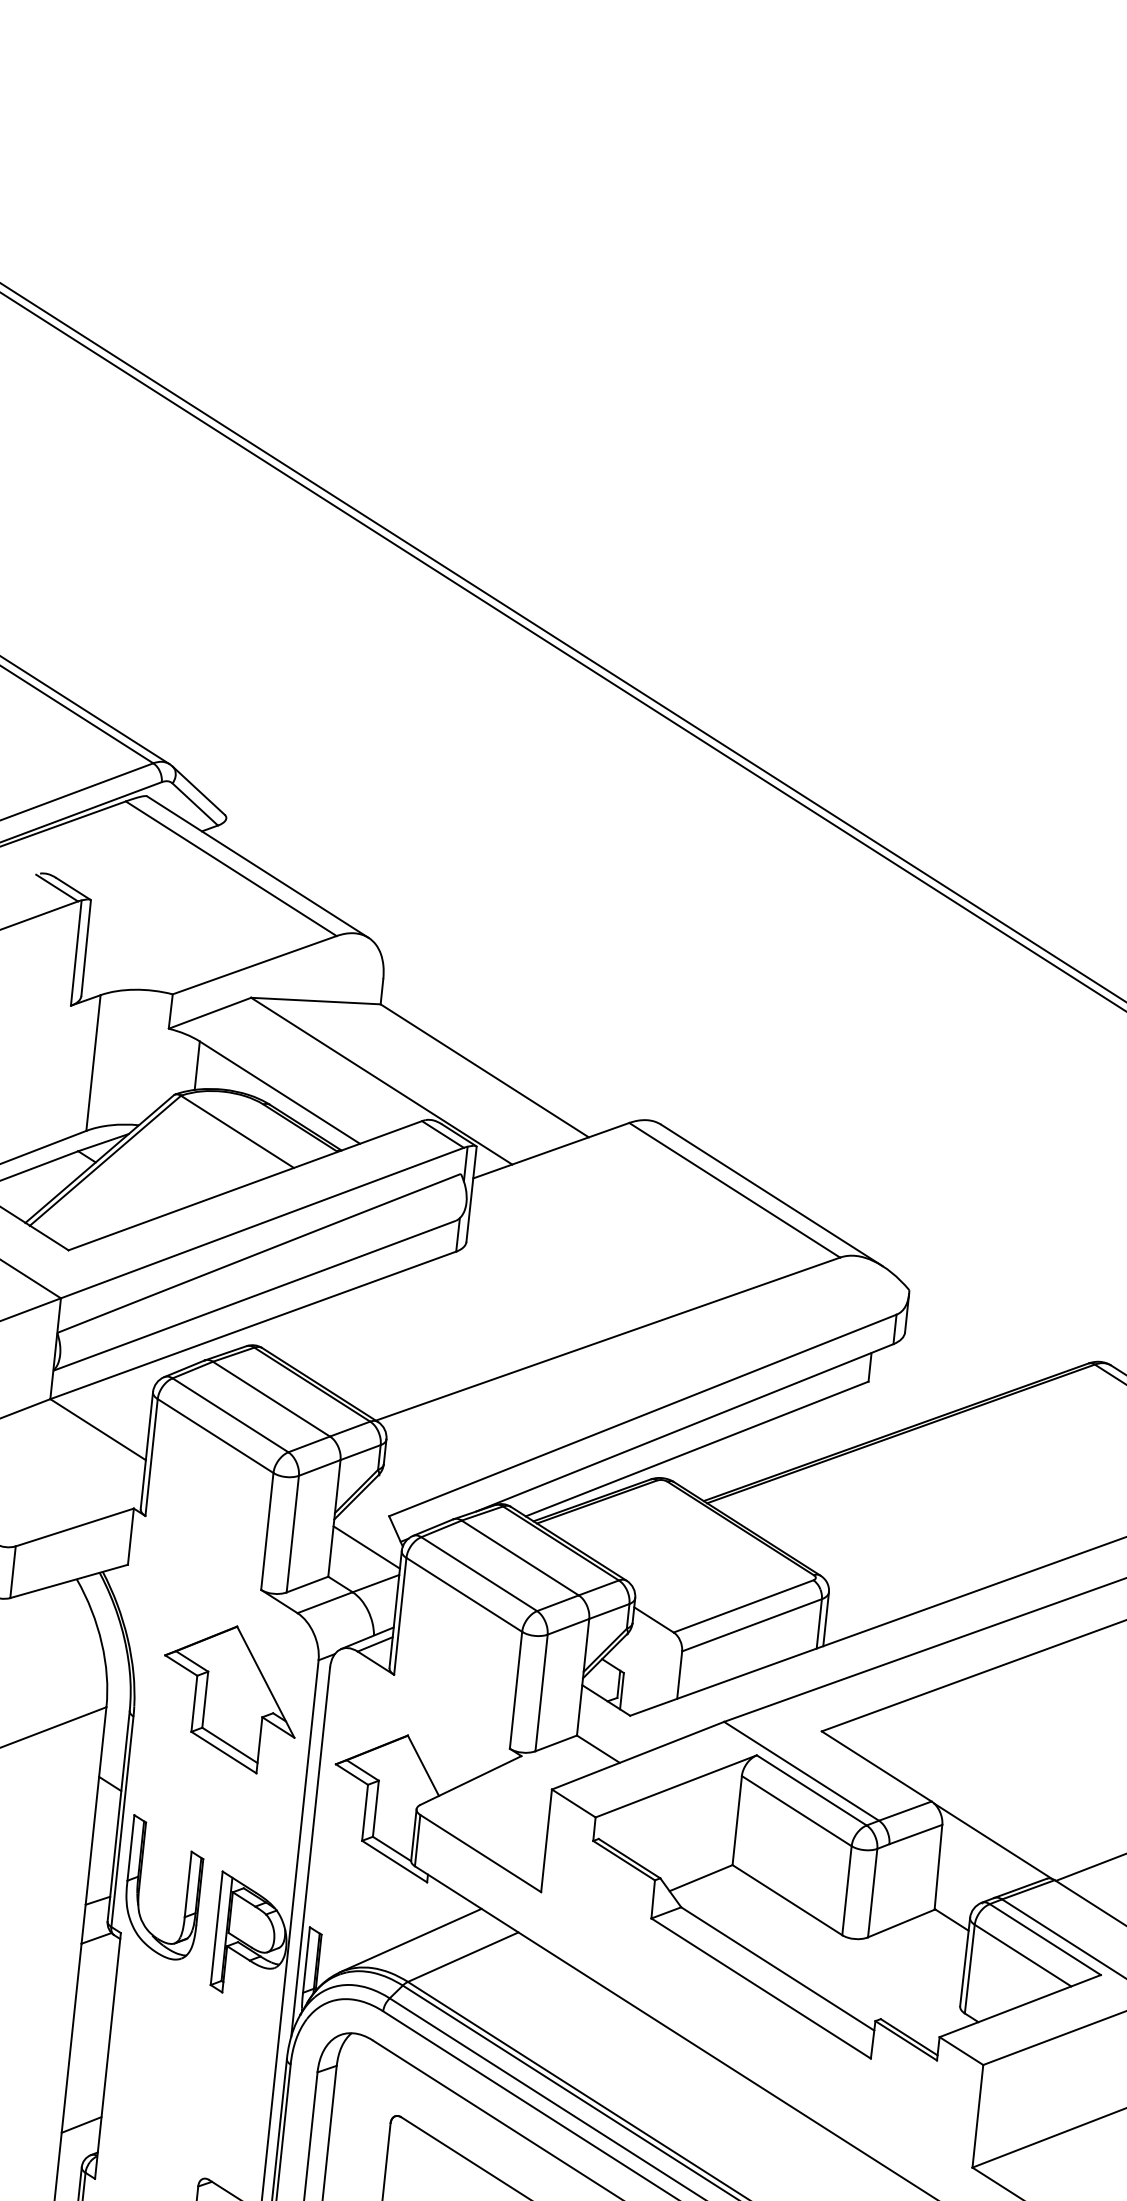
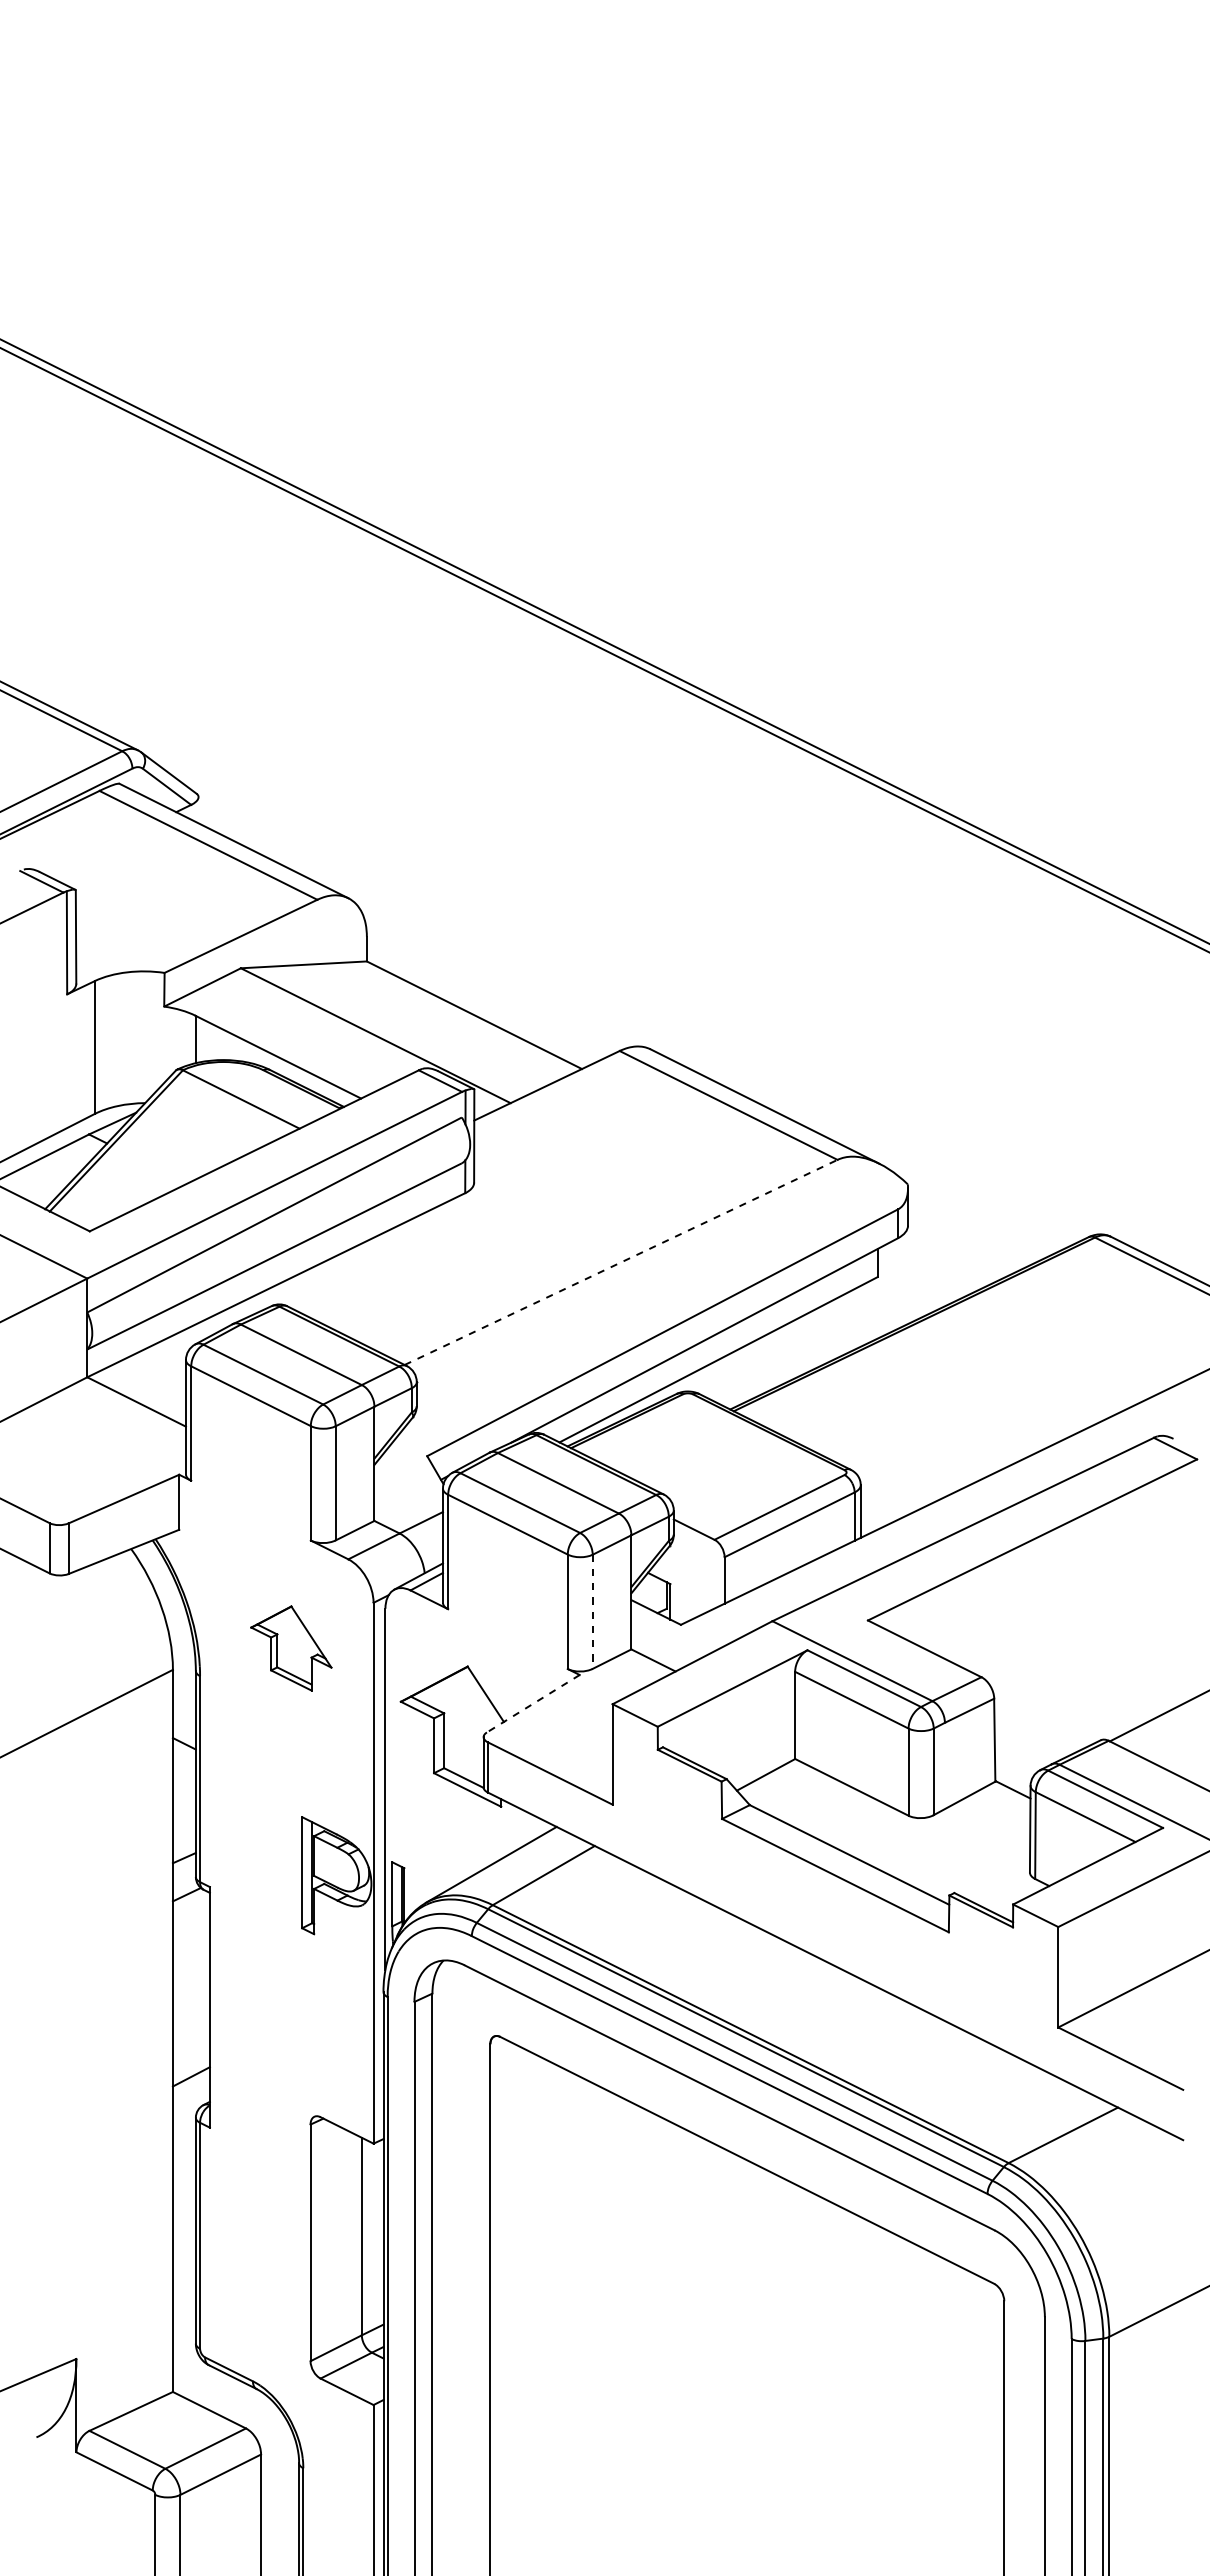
line: (608, 1339) -> (621, 1262), solid -> dashed
line: (366, 1547) -> (408, 1488), removed
line: (541, 1693) -> (592, 1612), solid -> dashed
part: (229, 1698) -> (291, 1648), size x0.6
line: (471, 1780) -> (533, 1703), solid -> dashed
line: (992, 1840) -> (1044, 1708), removed
part: (139, 1885) -> (223, 1839), removed

